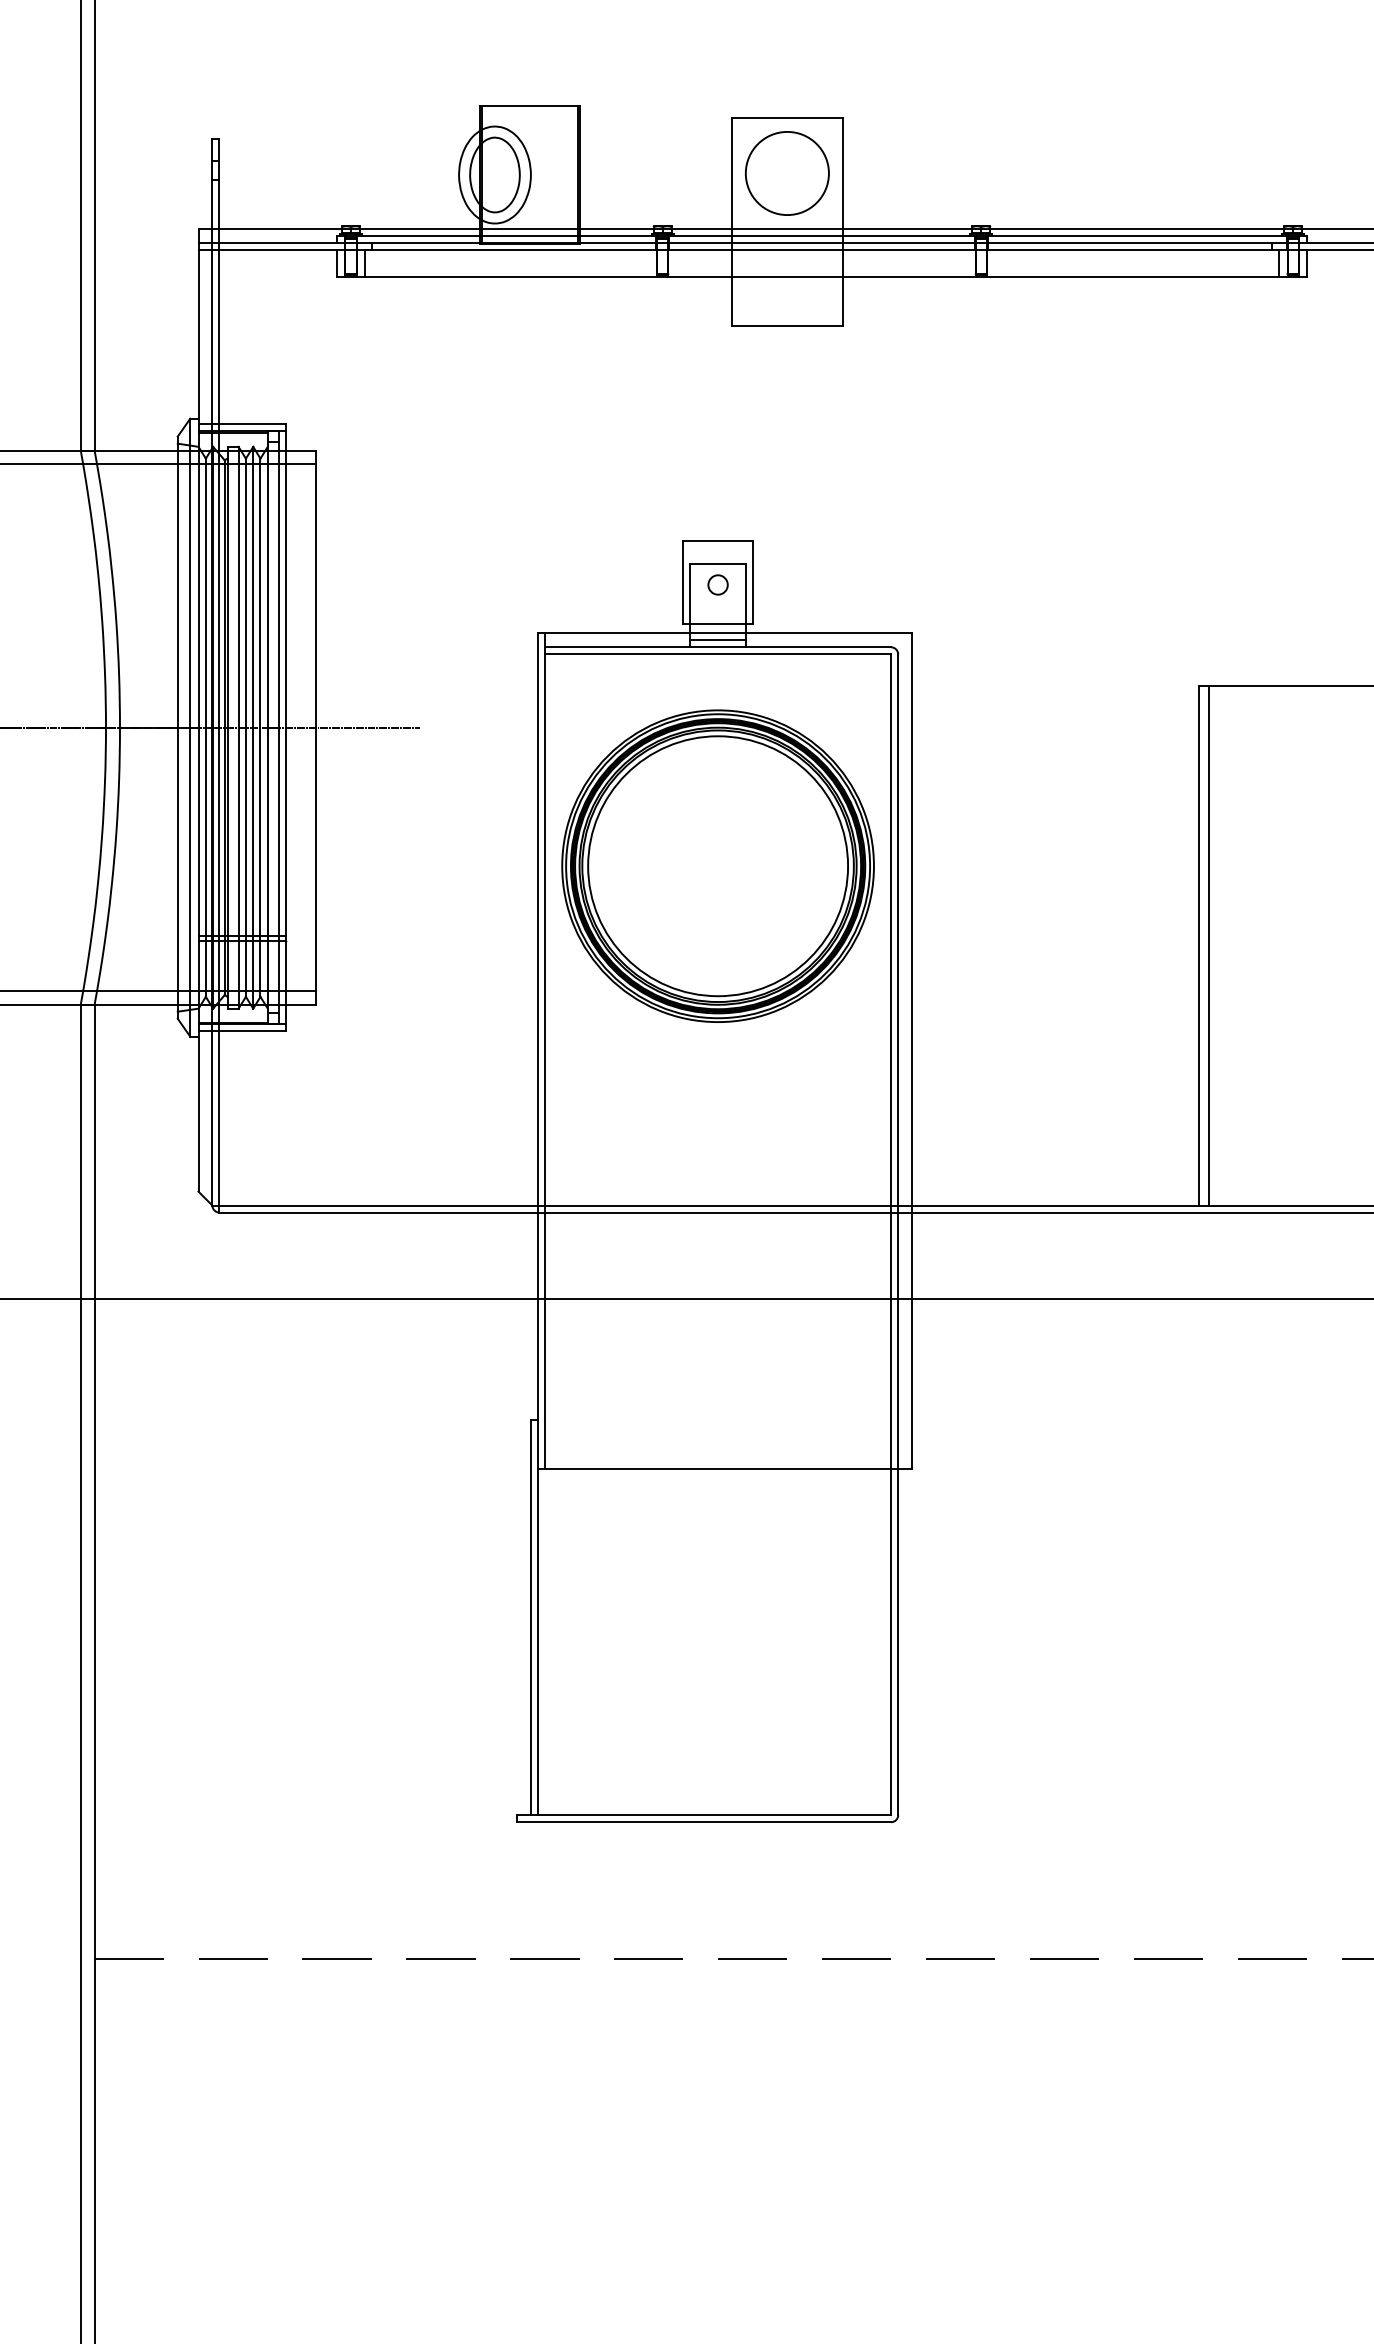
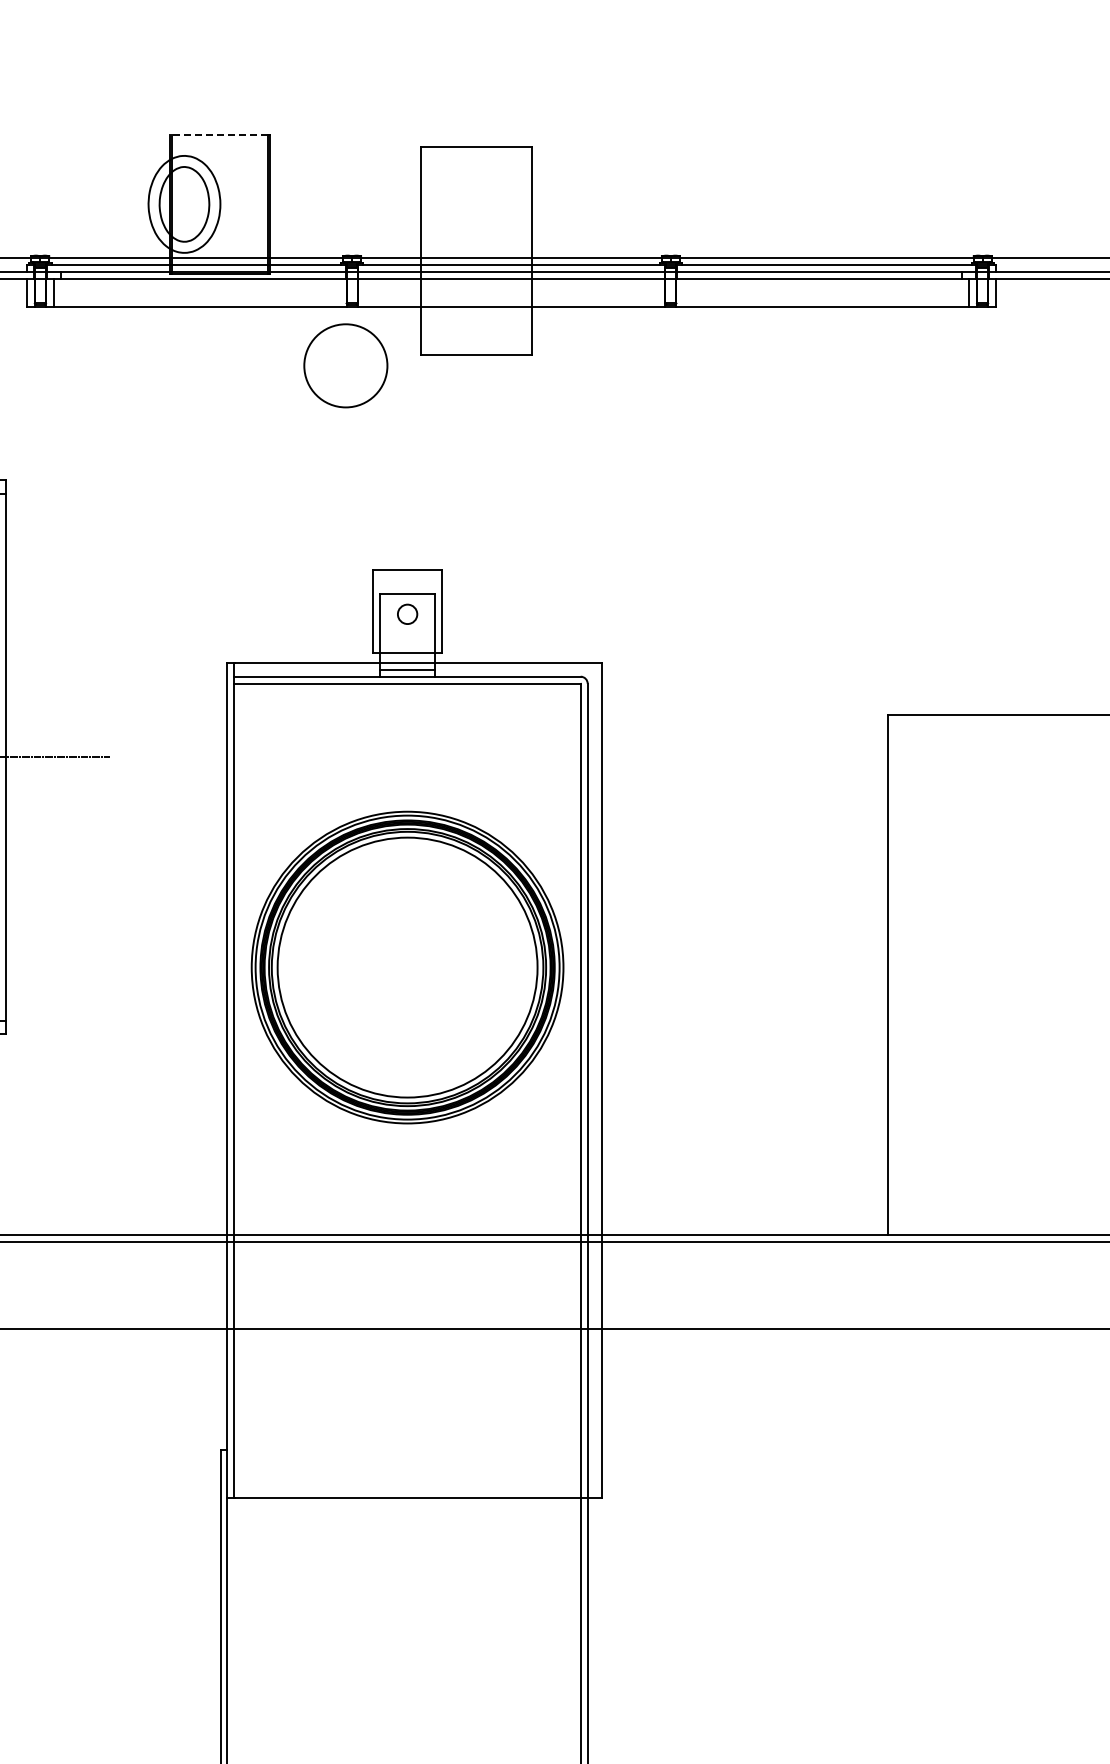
line: (529, 105) -> (219, 134), solid -> dashed
circle: (786, 173) -> (345, 365), moved
part: (717, 865) -> (407, 966), moved
line: (1208, 945) -> (898, 974), removed

